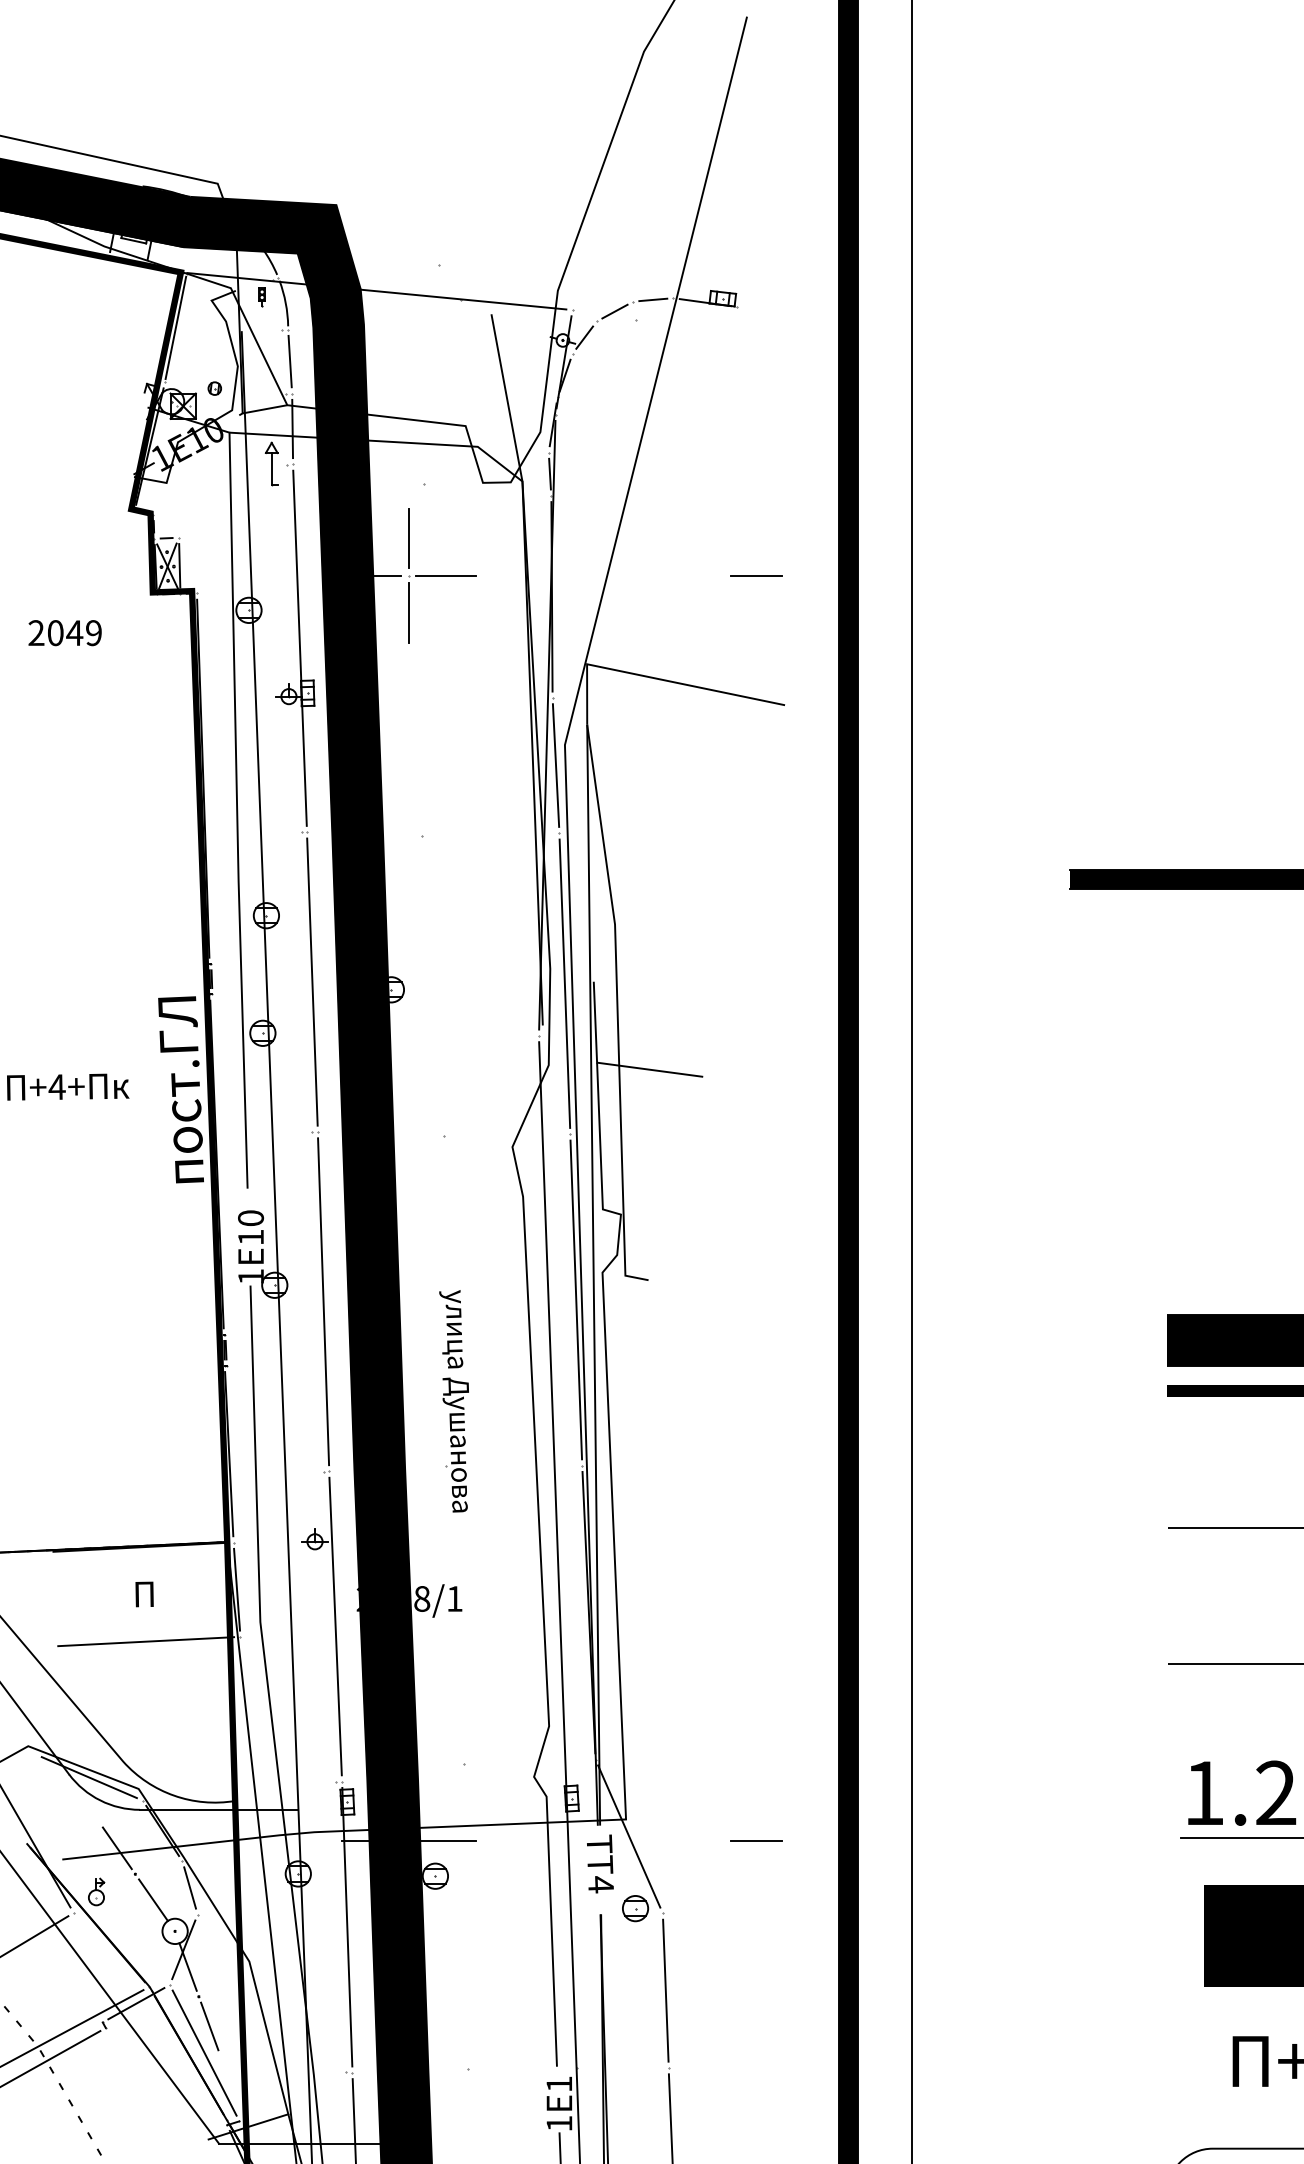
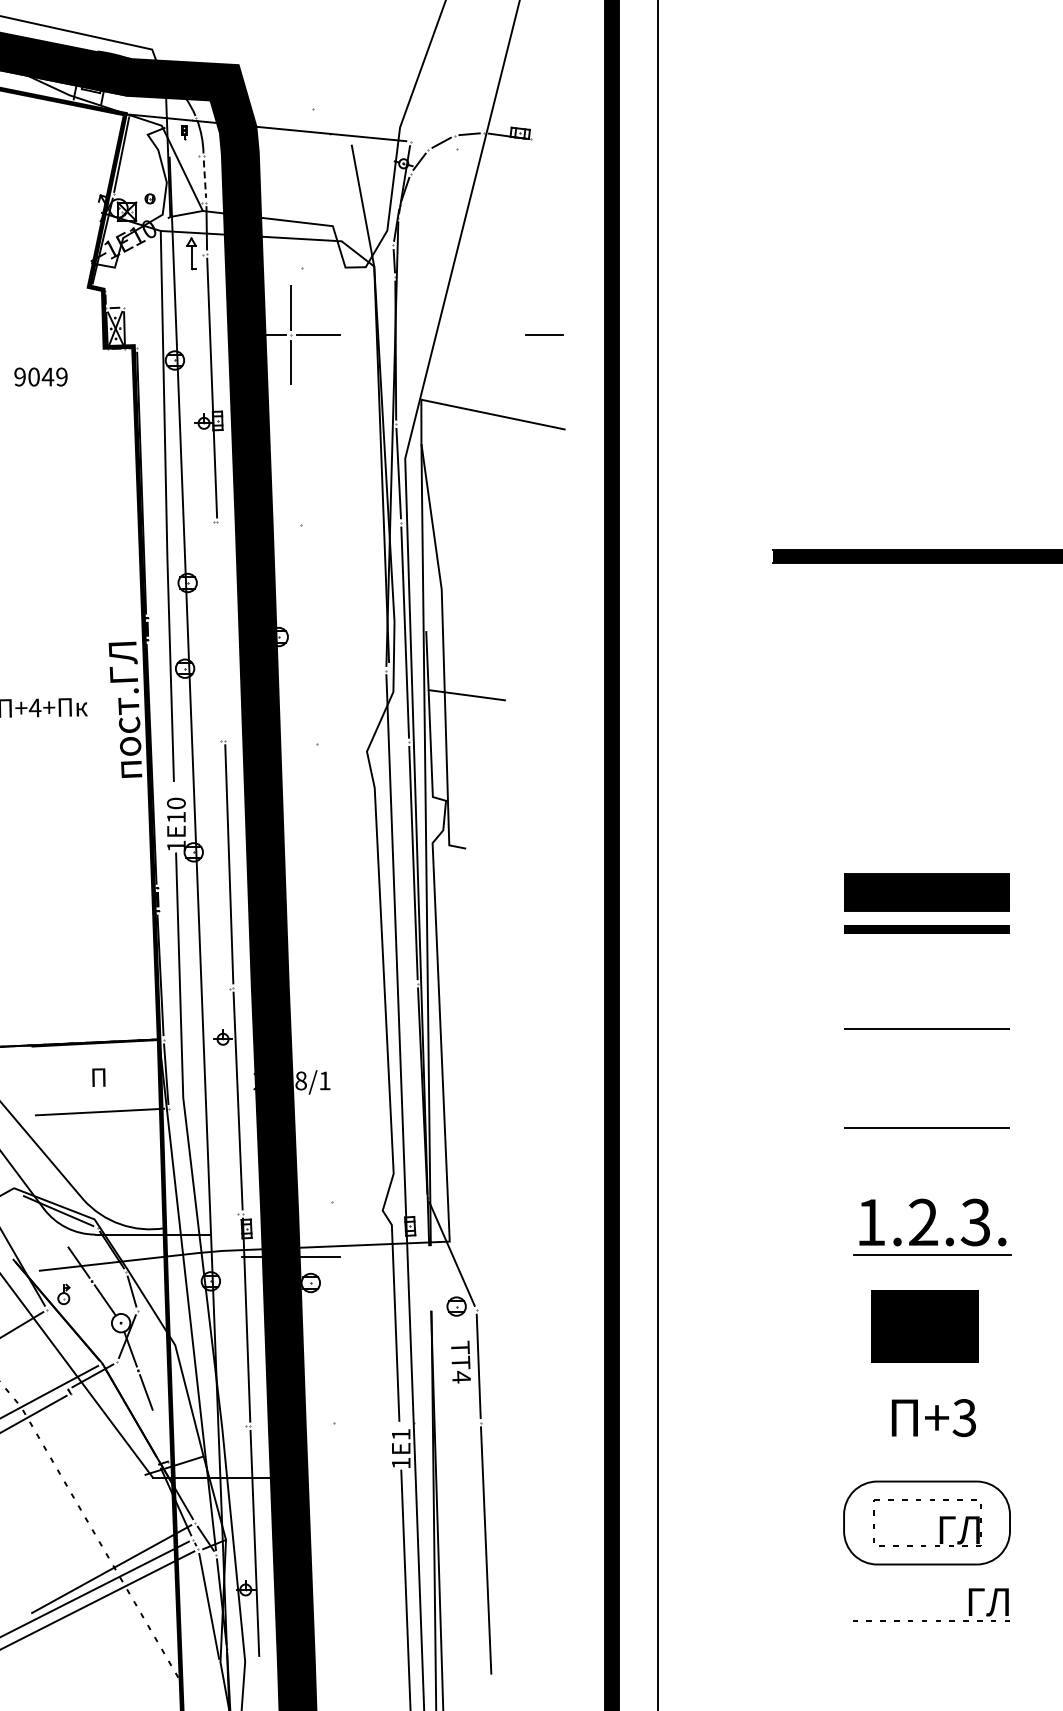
line: (289, 362) -> (204, 179), solid -> dashed
text: (35, 633) -> (19, 377), 2049 -> 9049
line: (312, 982) -> (221, 631), removed
part: (454, 1400) -> (324, 936), removed
line: (756, 1841) -> (544, 1257), removed
text: (599, 1863) -> (460, 1361), moved
line: (204, 2052) -> (142, 1411), removed

